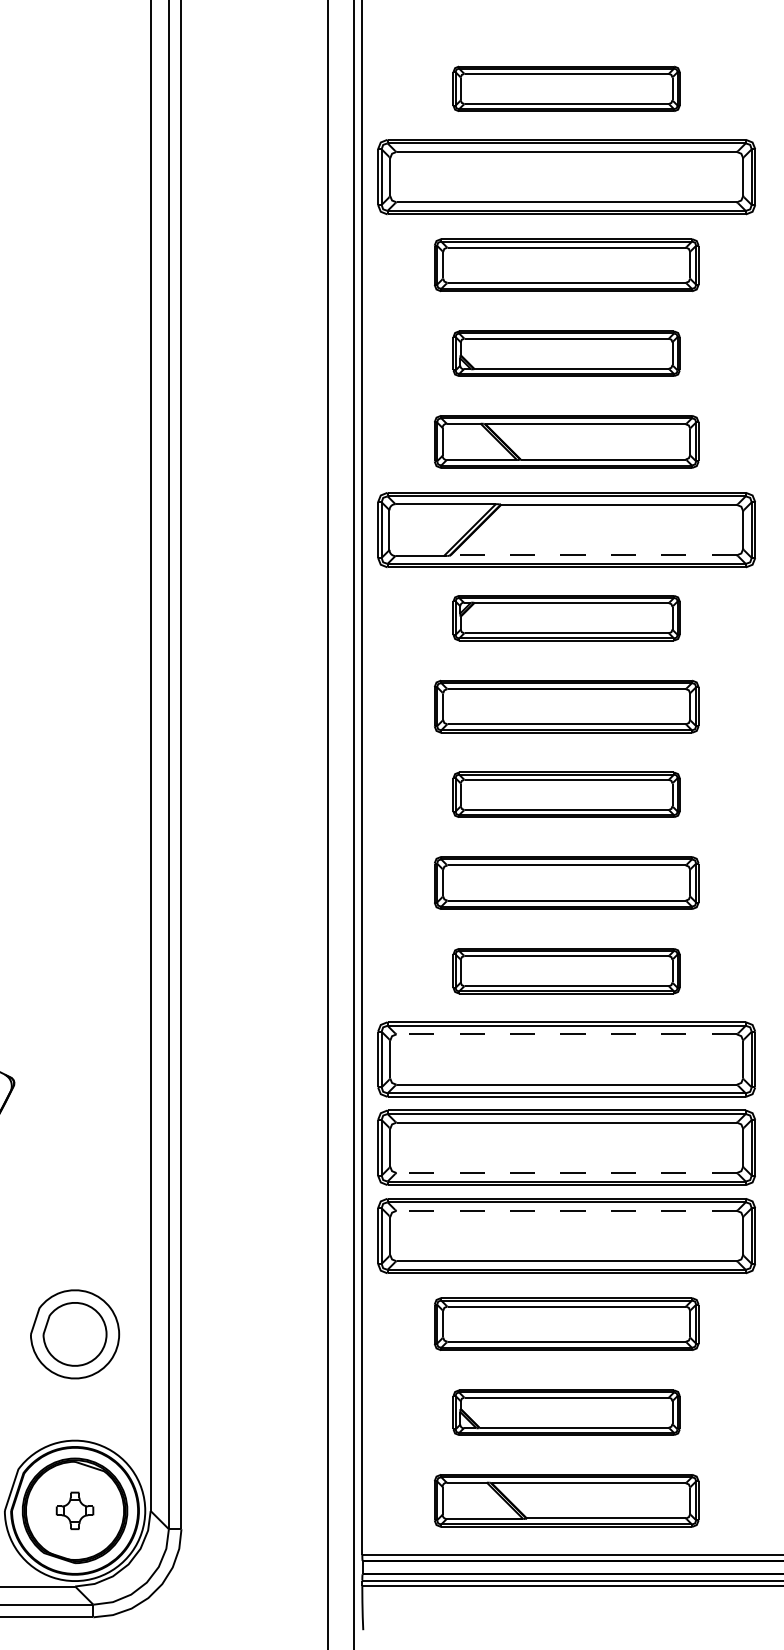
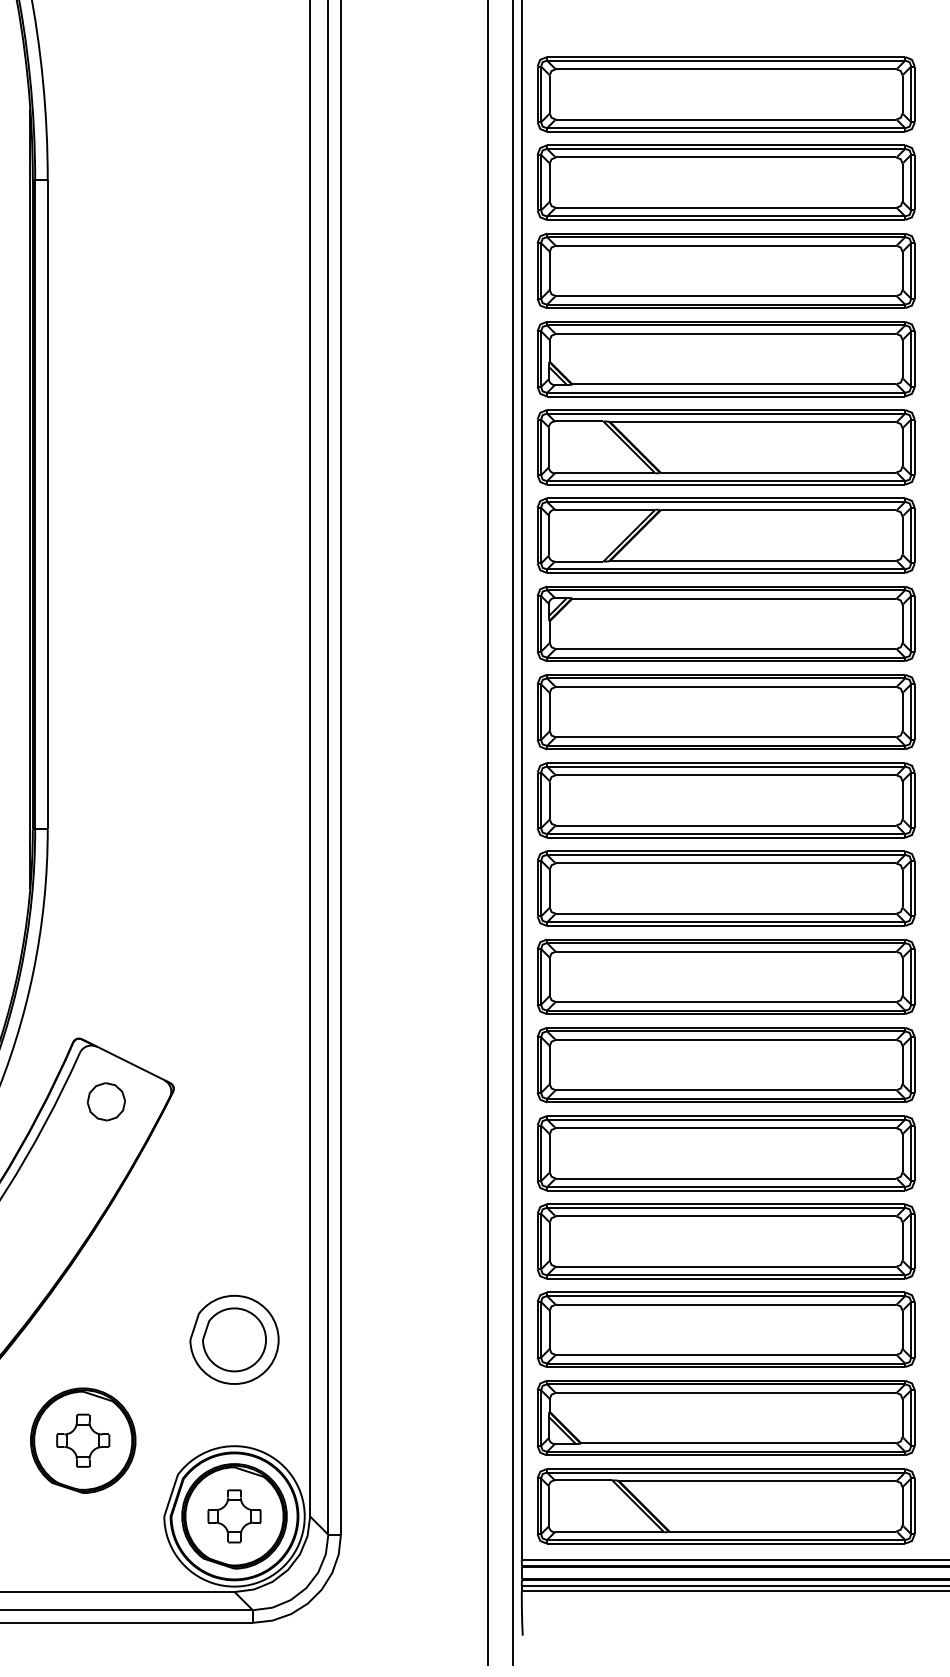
part: (566, 88) -> (725, 94), size x1.67
part: (566, 264) -> (725, 270), size x1.43
part: (566, 353) -> (725, 359), size x1.67
part: (566, 441) -> (725, 447), size x1.43
line: (593, 554) -> (752, 560), dashed -> solid
part: (566, 617) -> (725, 623), size x1.67
part: (566, 706) -> (725, 712), size x1.43
part: (566, 794) -> (725, 800), size x1.67
part: (566, 882) -> (725, 888), size x1.43
part: (566, 970) -> (725, 976), size x1.67
line: (566, 1033) -> (725, 1039), dashed -> solid
line: (566, 1172) -> (725, 1178), dashed -> solid
line: (566, 1210) -> (725, 1216), dashed -> solid
part: (566, 1323) -> (725, 1329), size x1.43
part: (566, 1412) -> (725, 1418), size x1.67
part: (566, 1500) -> (725, 1506), size x1.43
part: (75, 1510) -> (234, 1516), size x1.43

